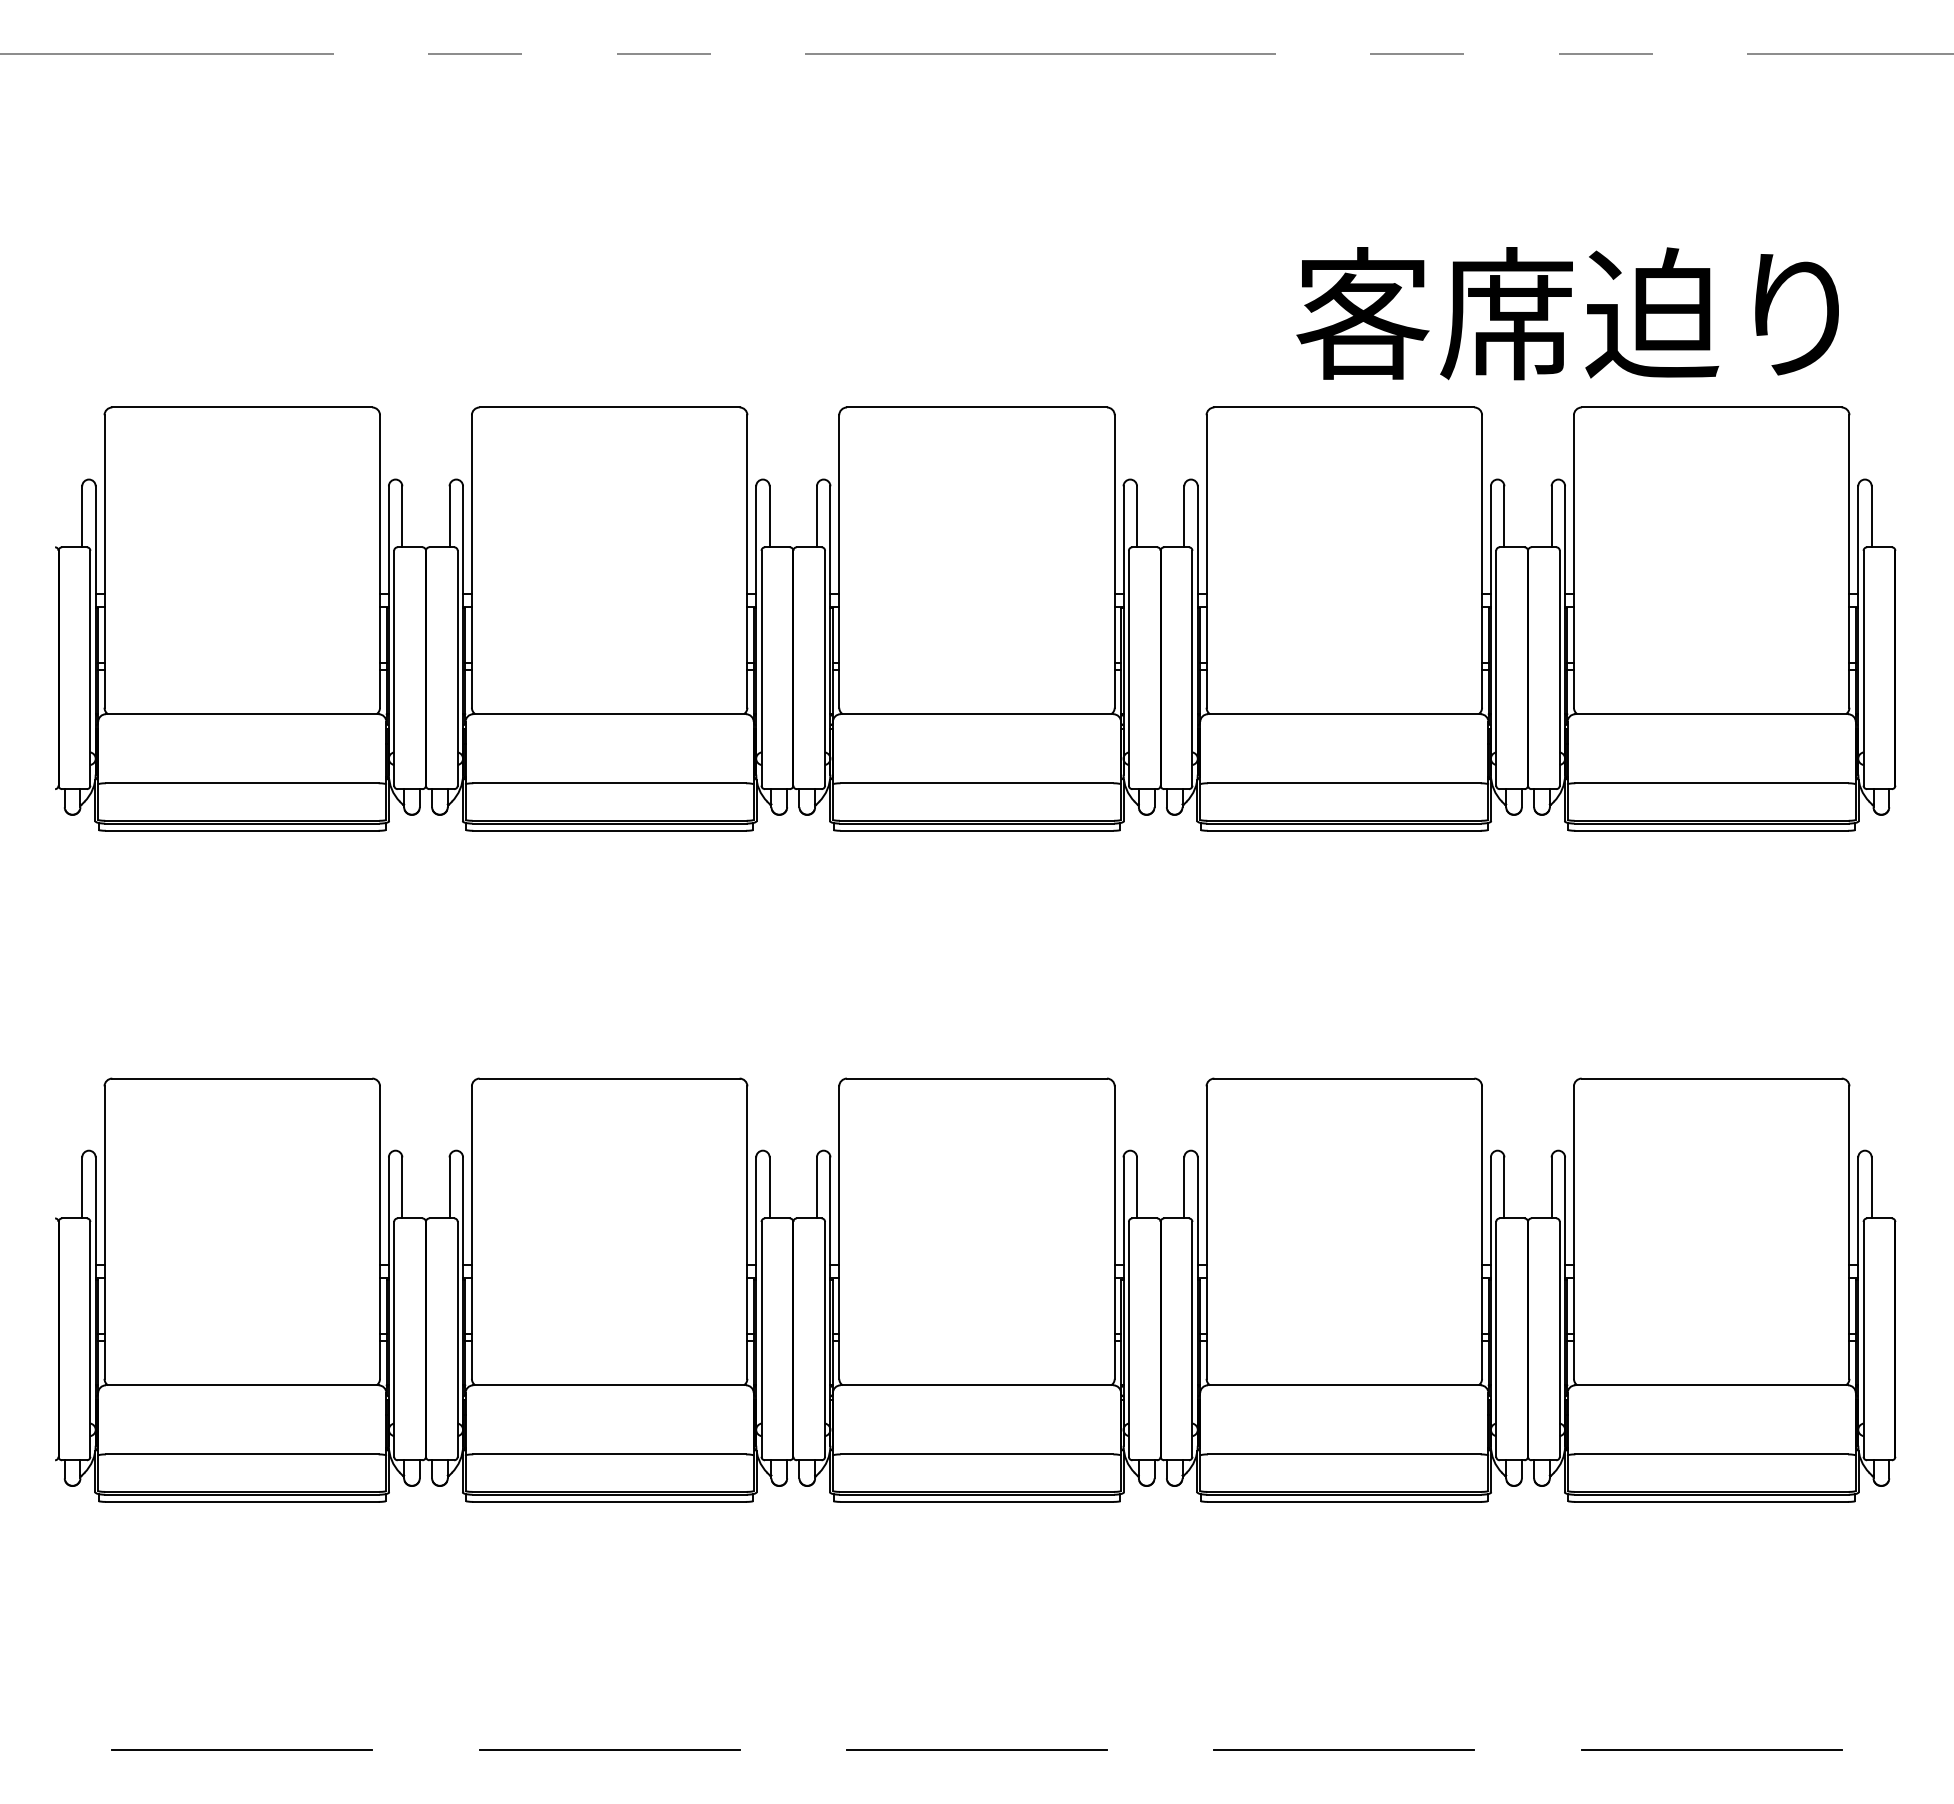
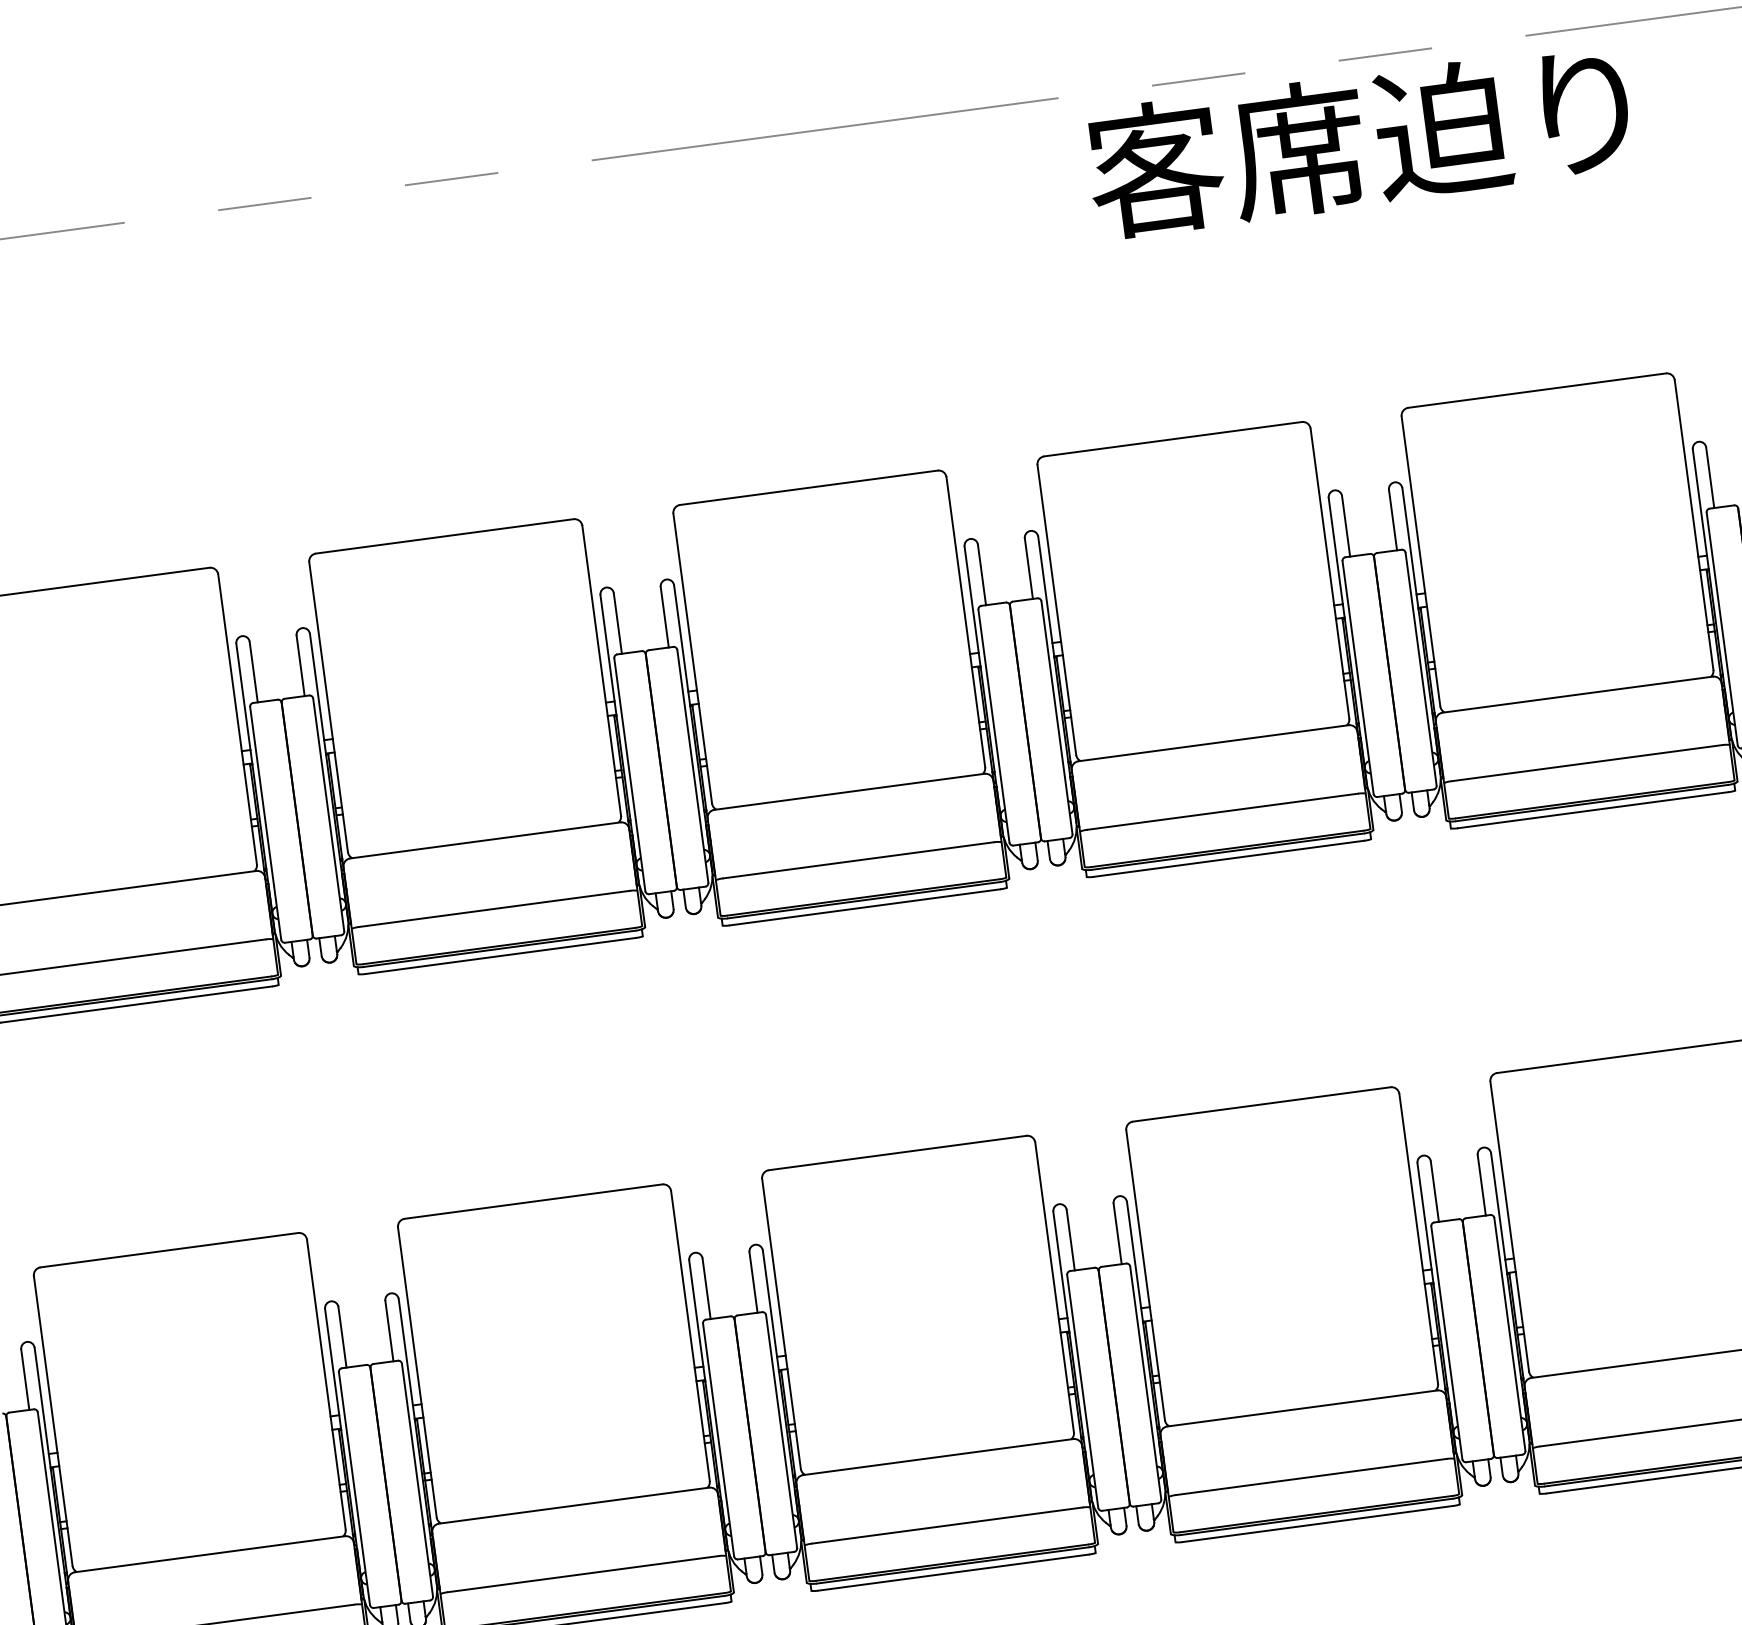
text: (1567, 313) -> (1358, 141), moved

